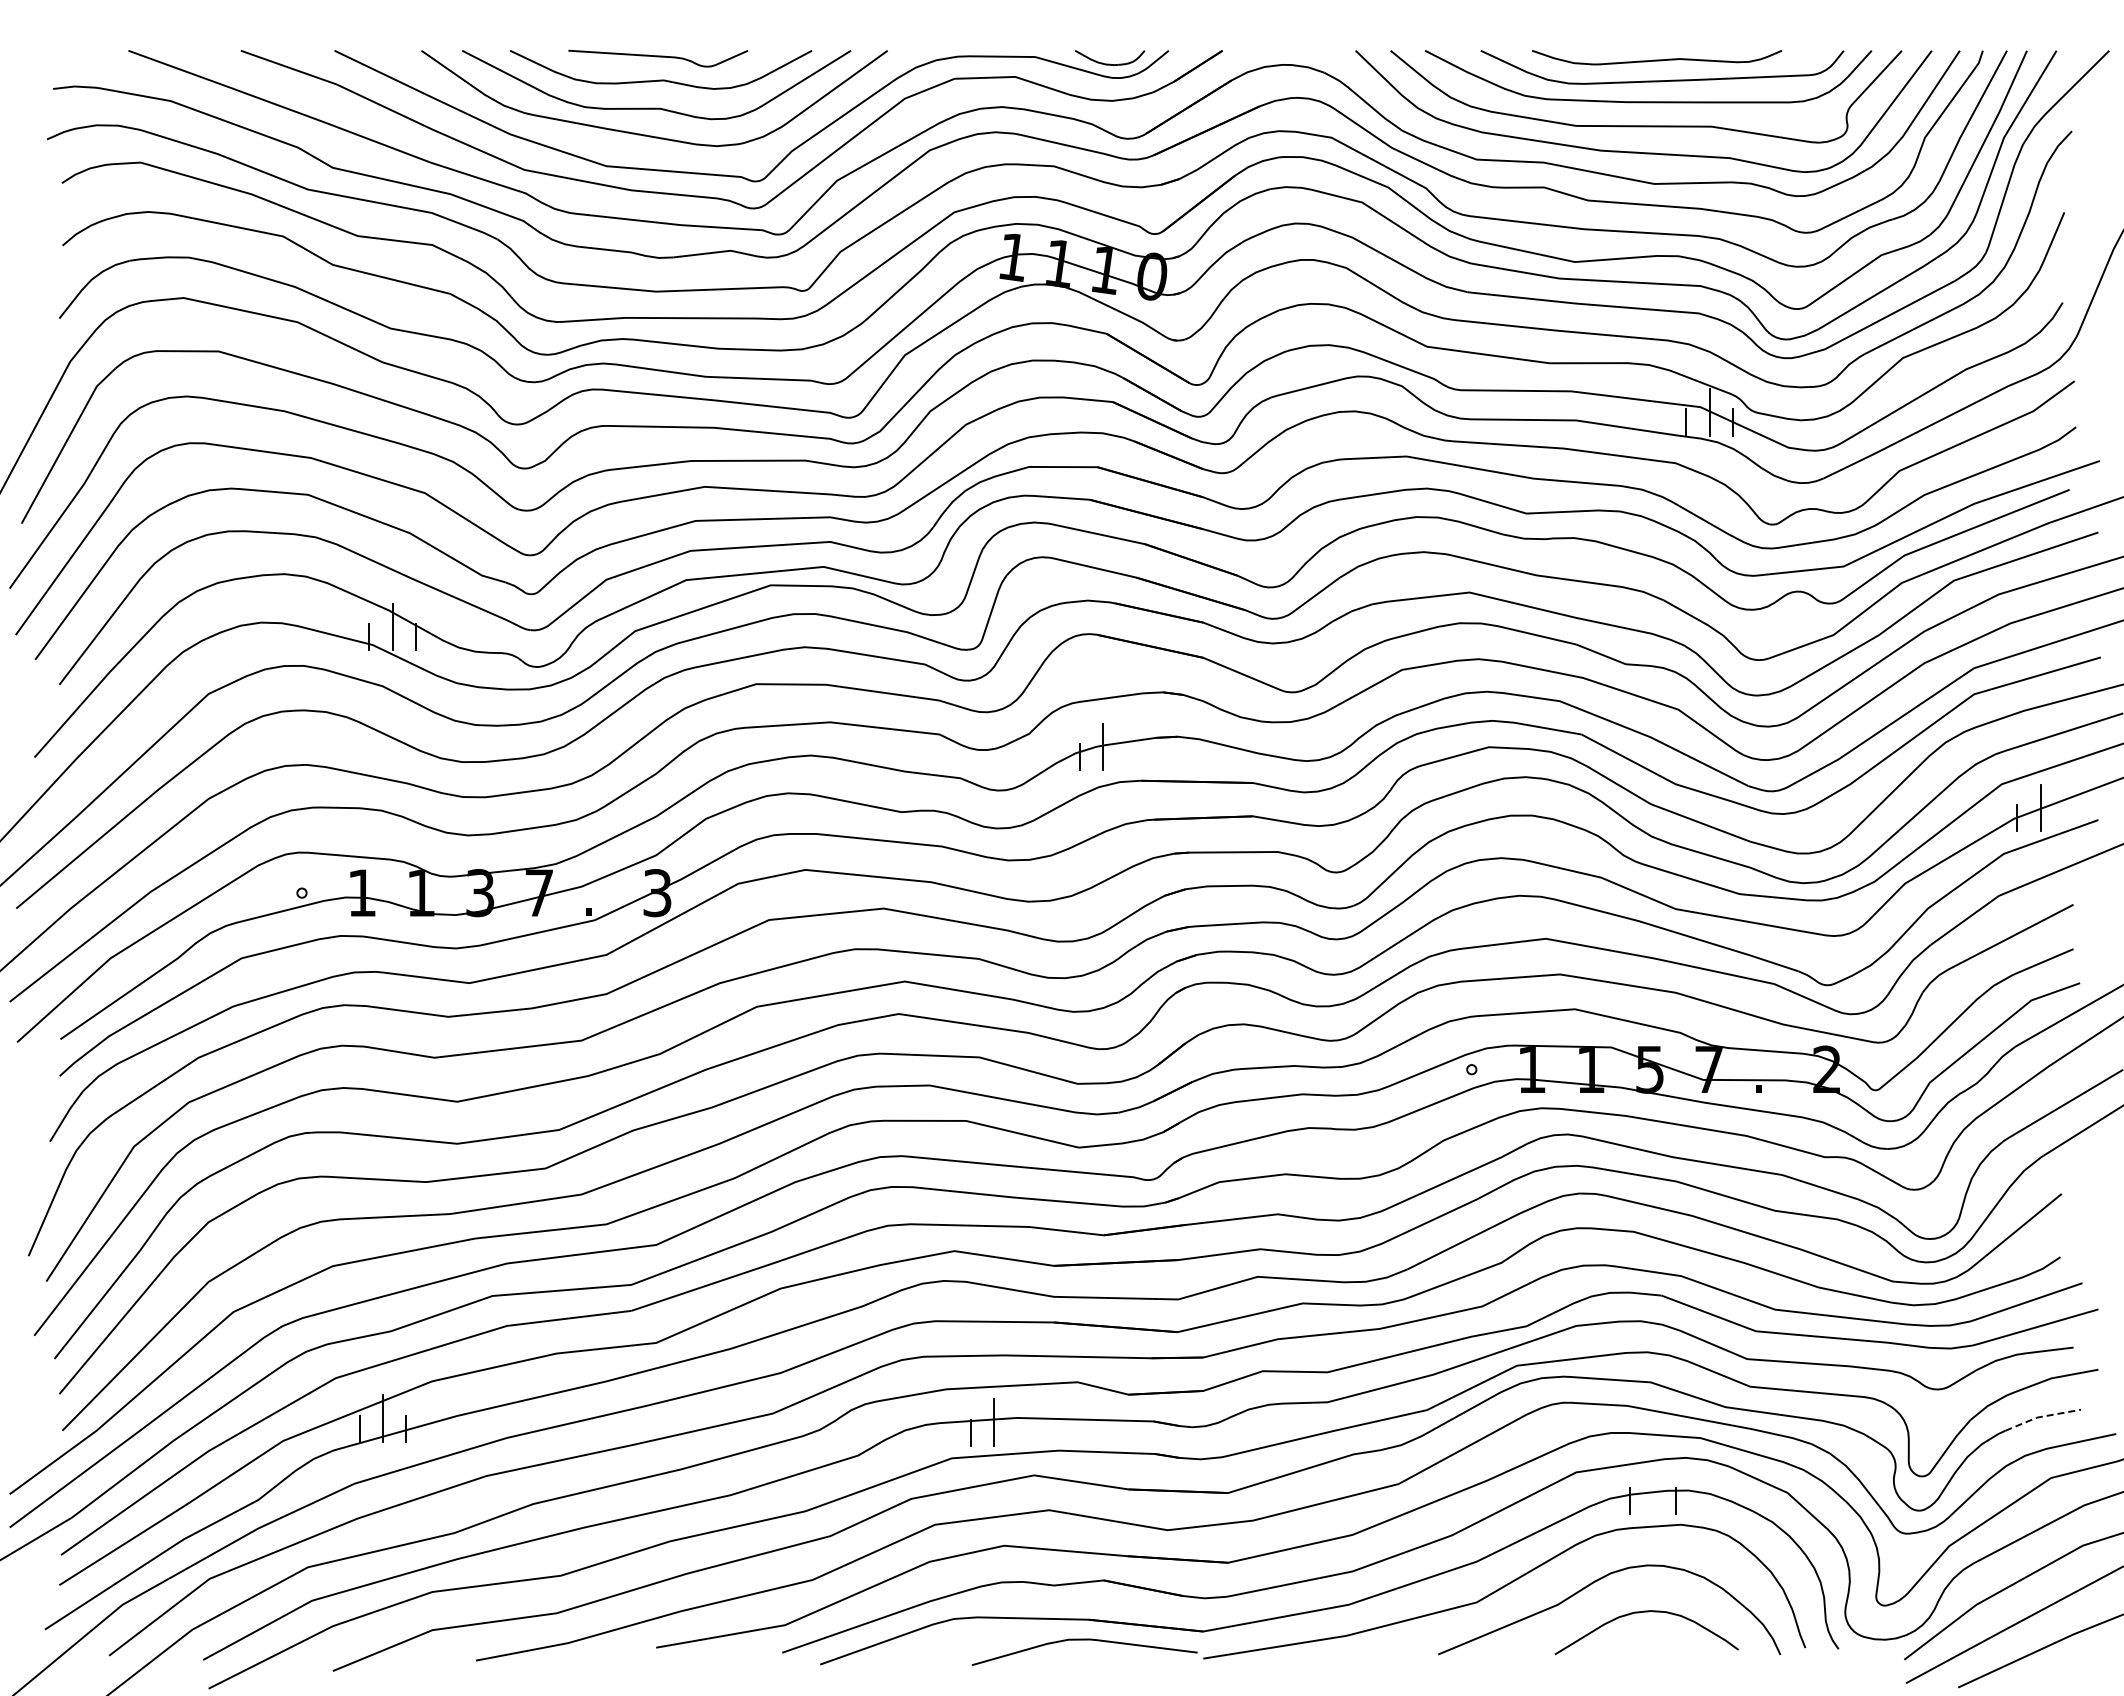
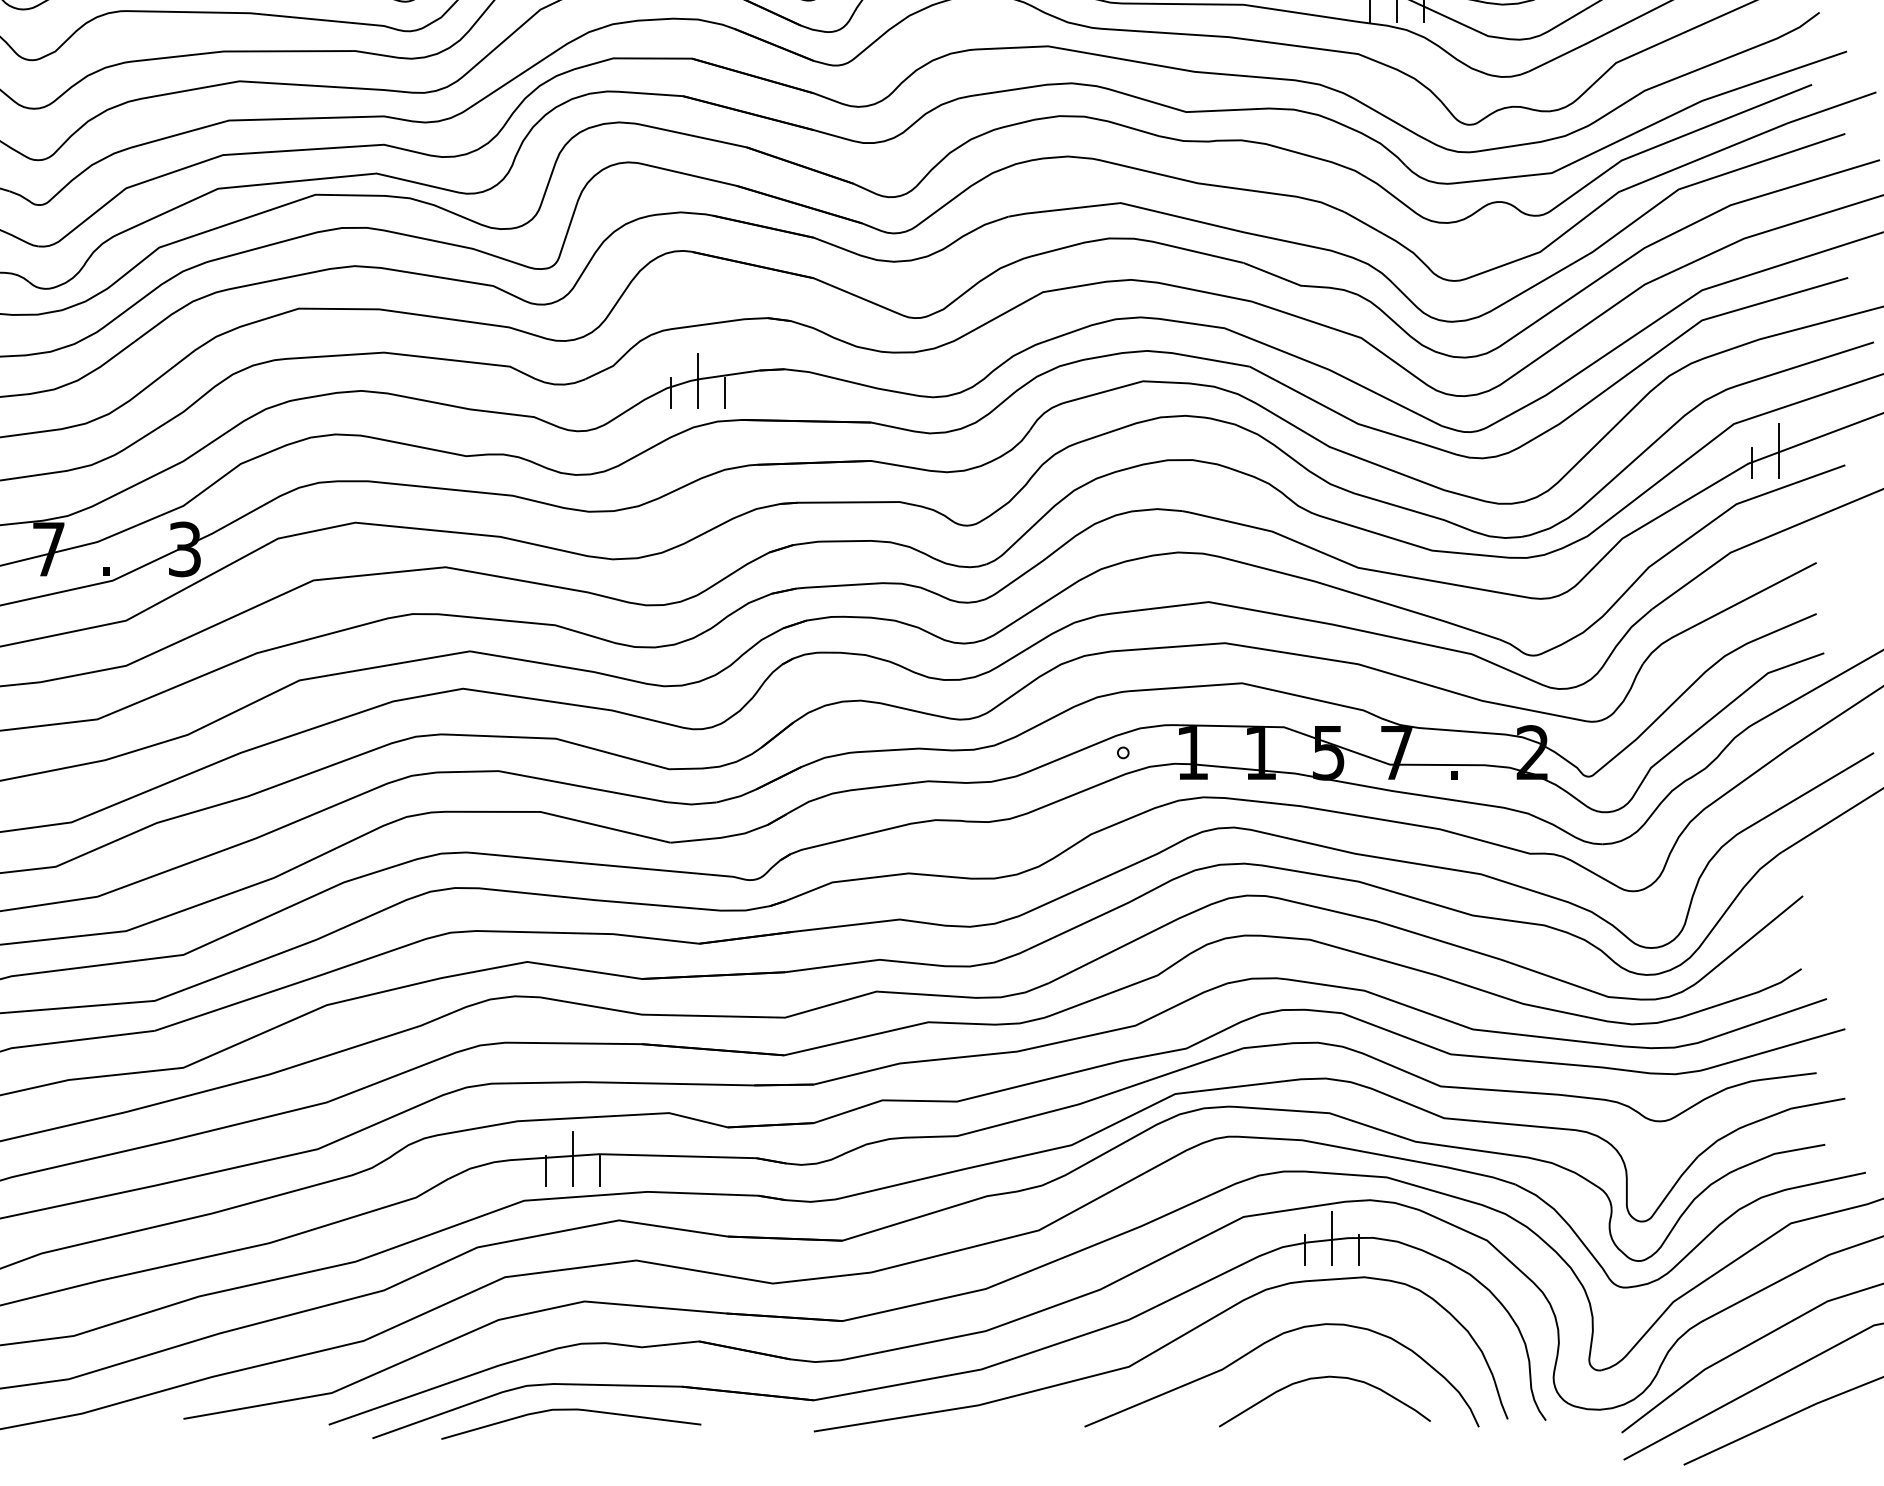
line: (1126, 757) -> (725, 393), added
line: (2041, 1416) -> (1779, 1152), dashed -> solid
line: (1017, 1432) -> (599, 1170), added
line: (1652, 1490) -> (1331, 1237), added
curve: (1084, 1640) -> (570, 1410), moved

